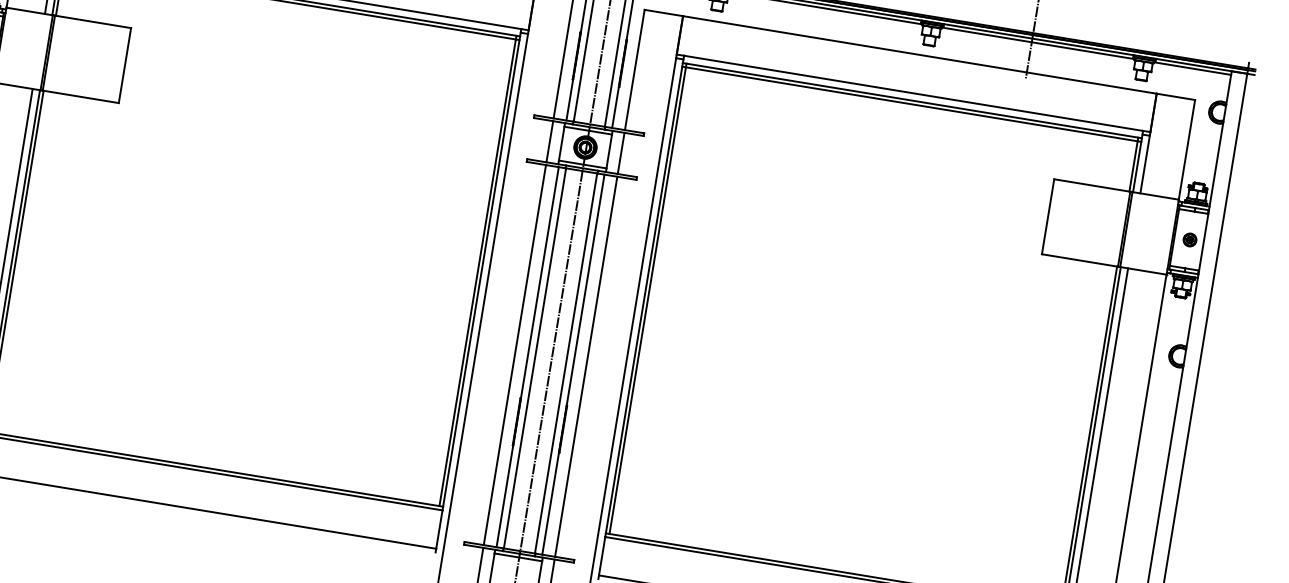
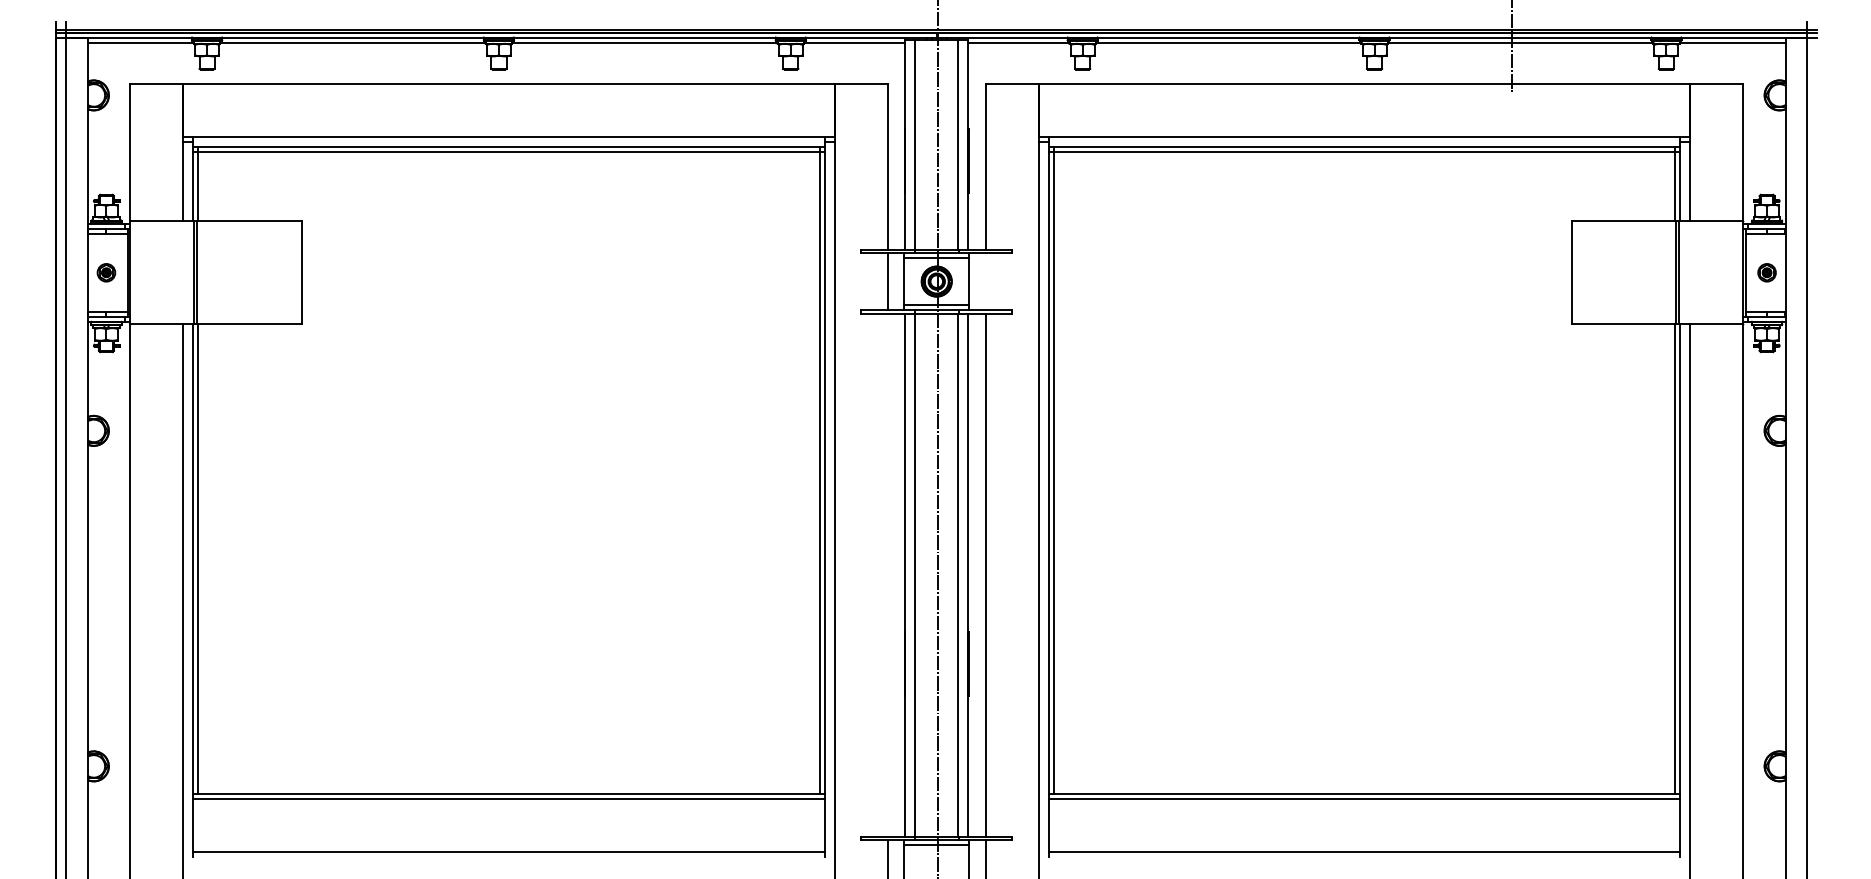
line: (620, 153) -> (985, 281), removed
line: (514, 354) -> (887, 574), removed

